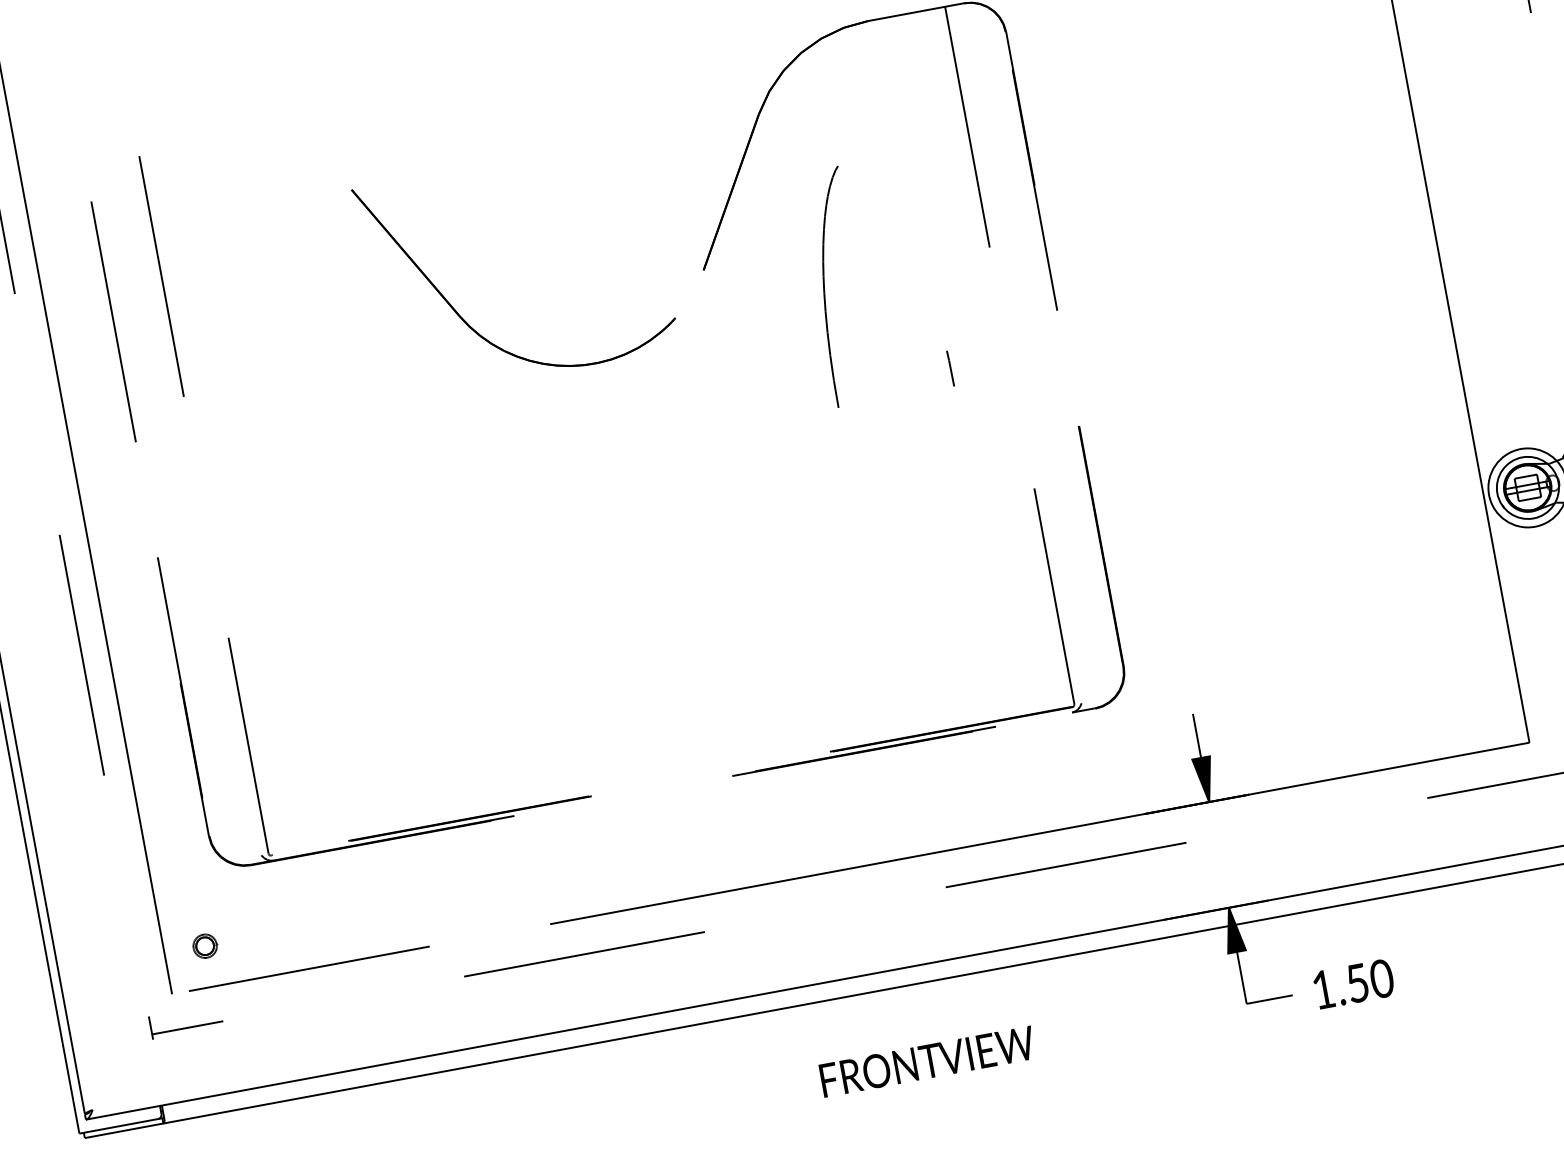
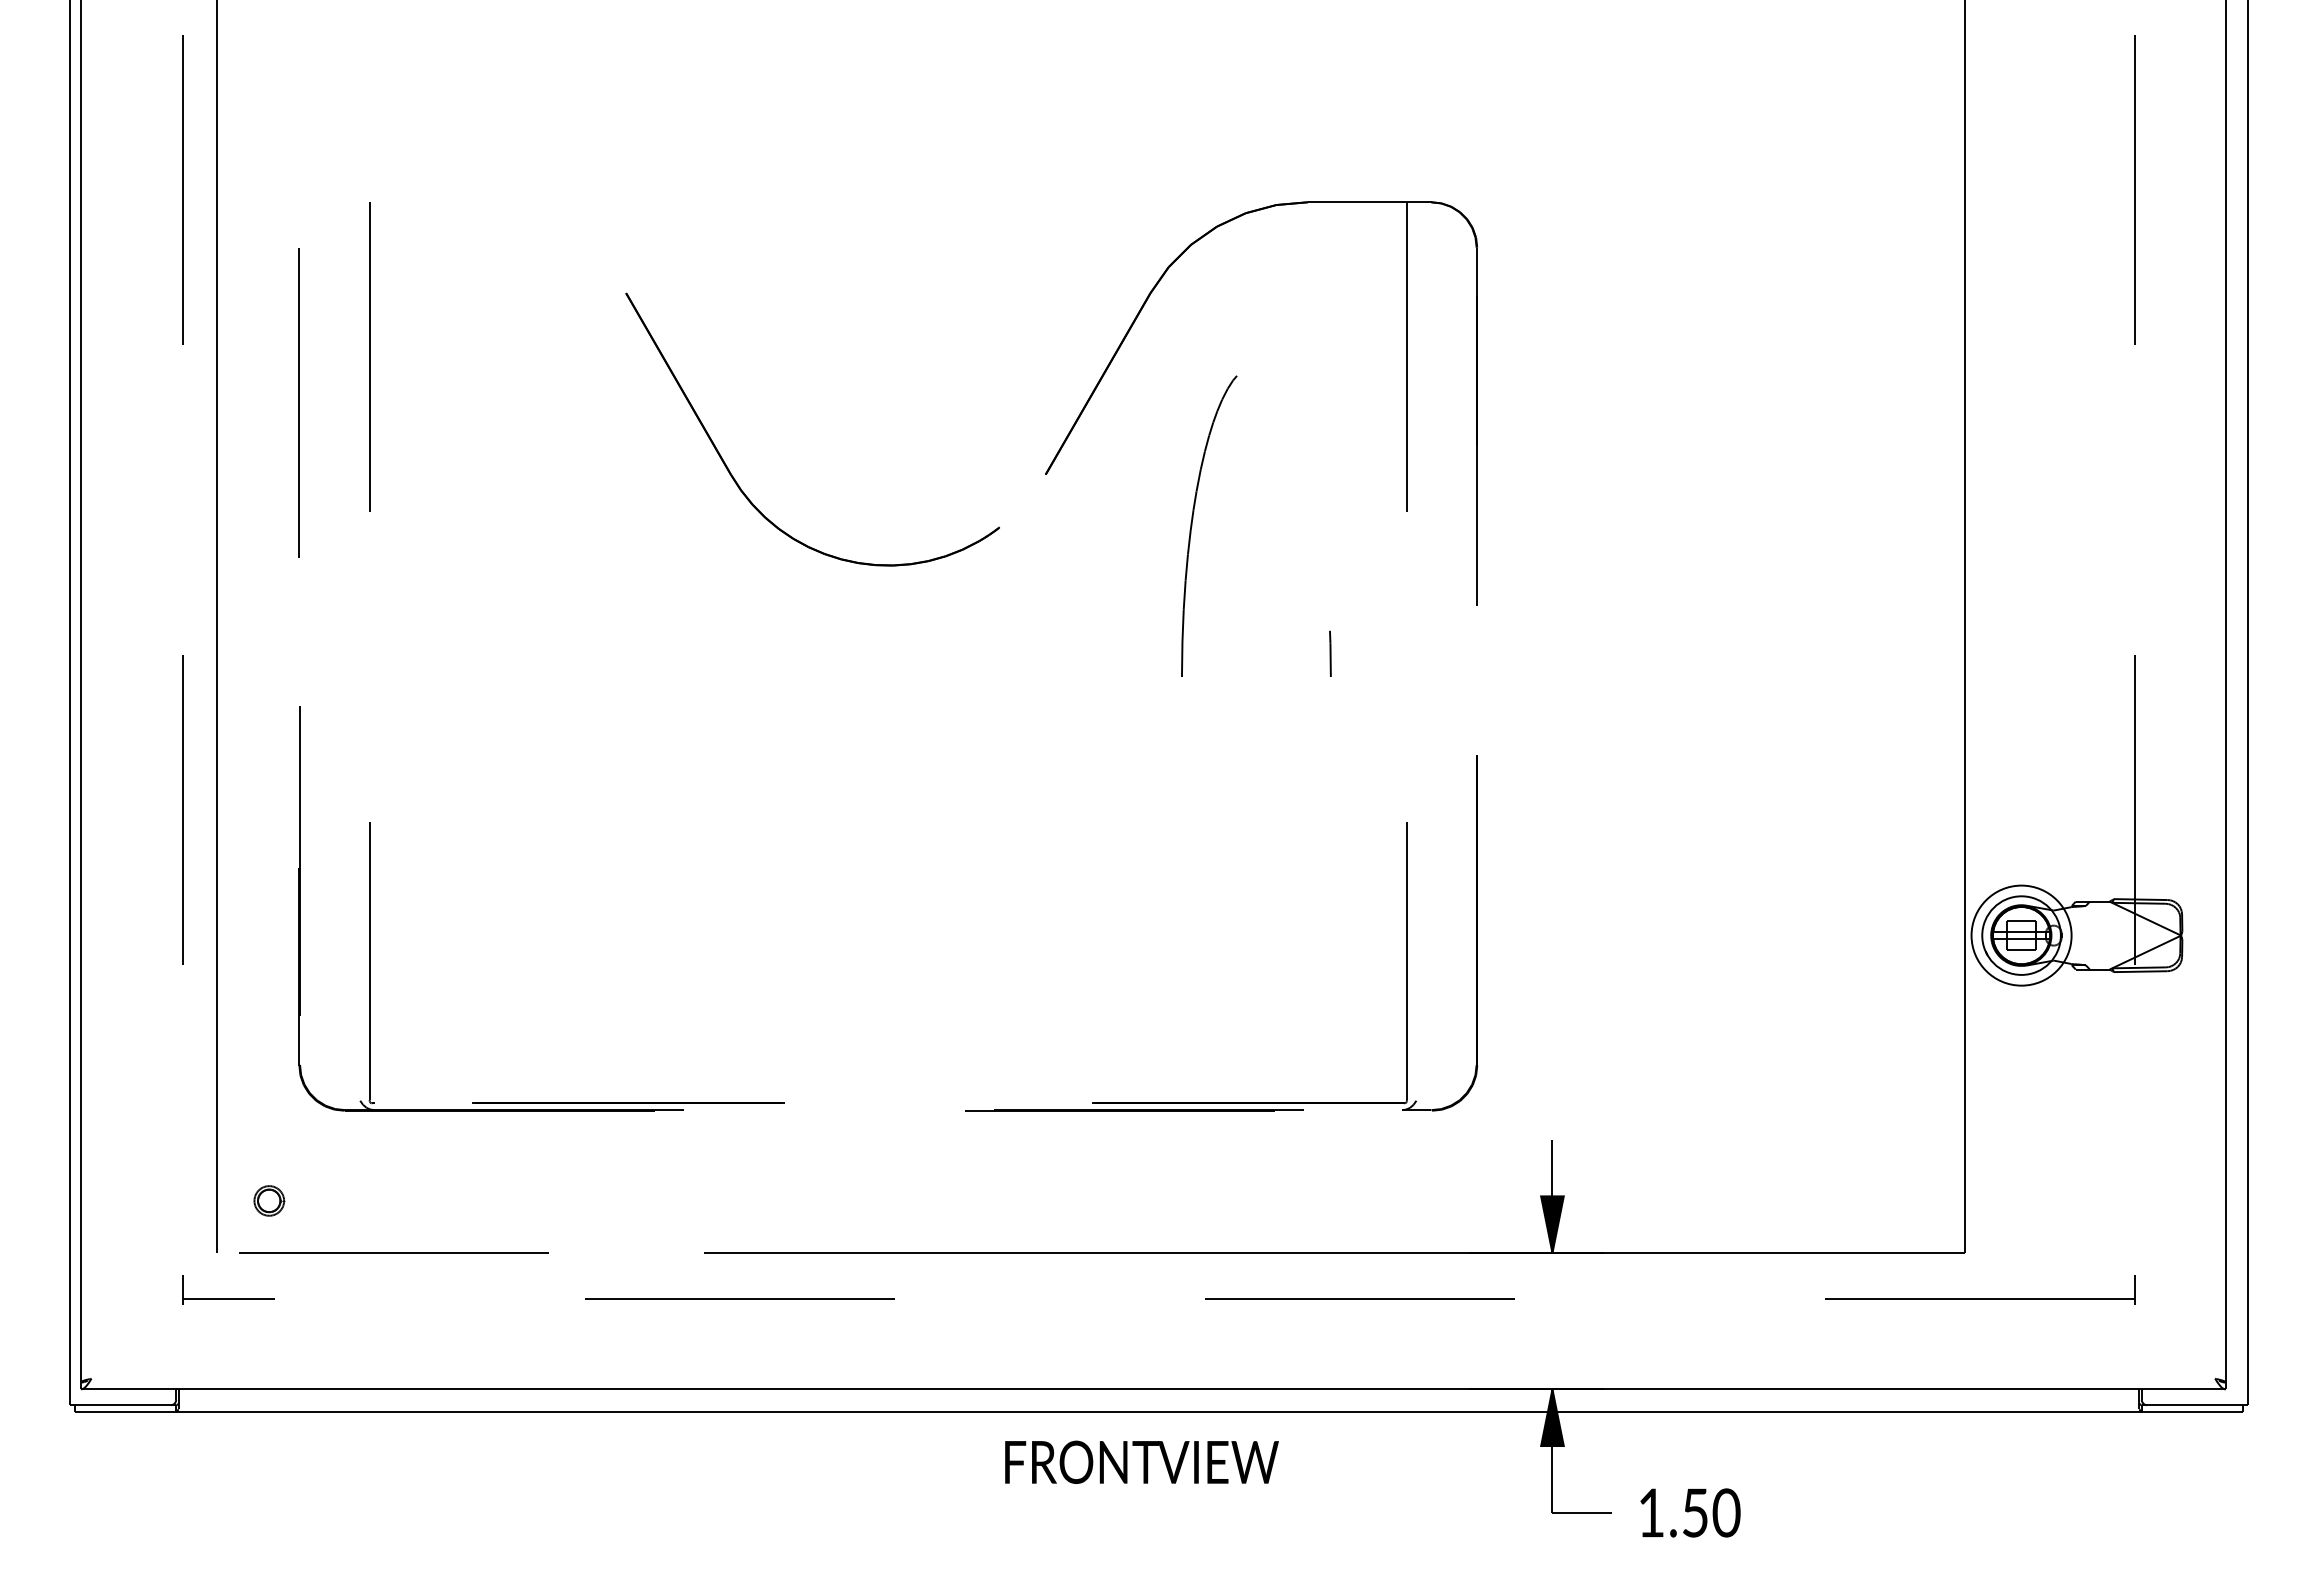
text: (927, 1061) -> (1141, 1461), moved

